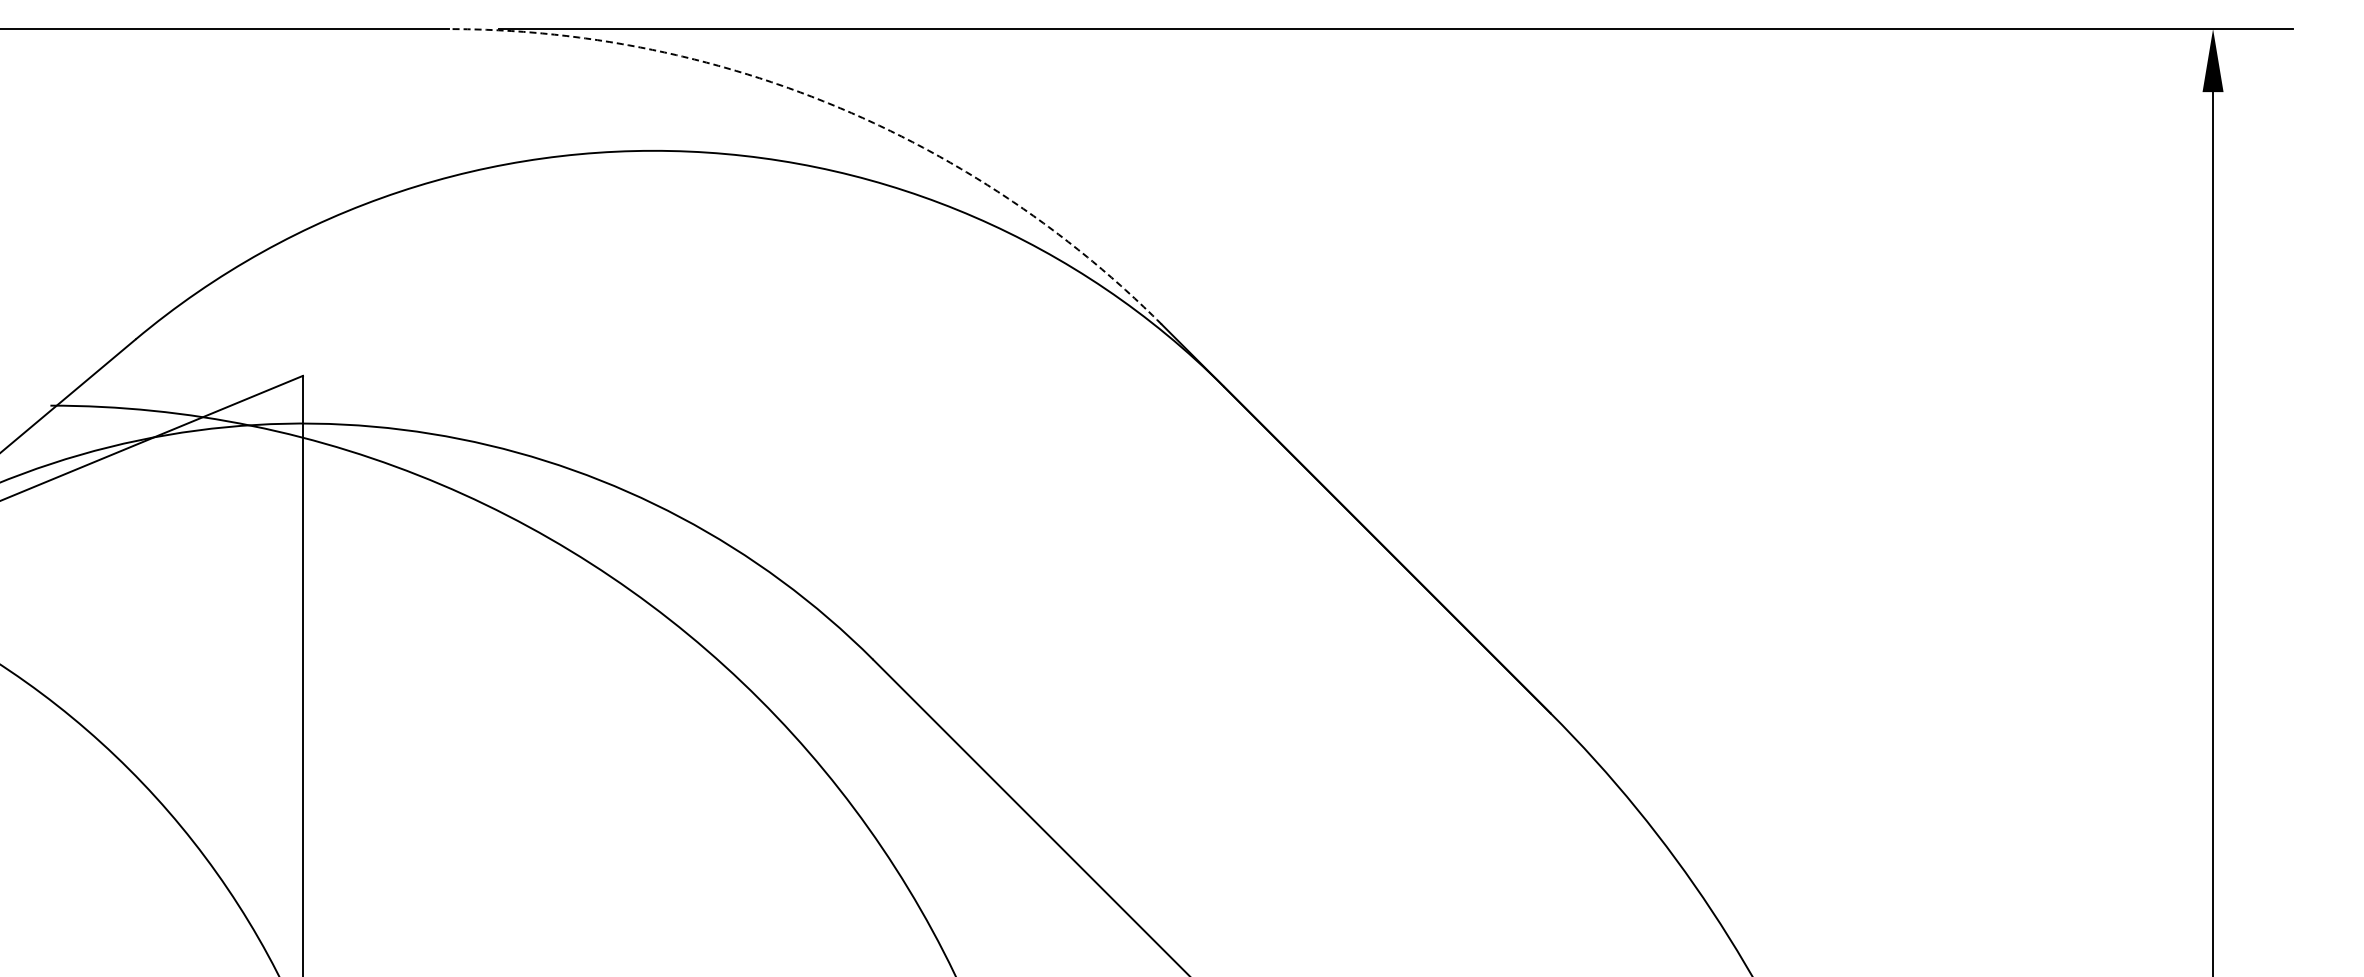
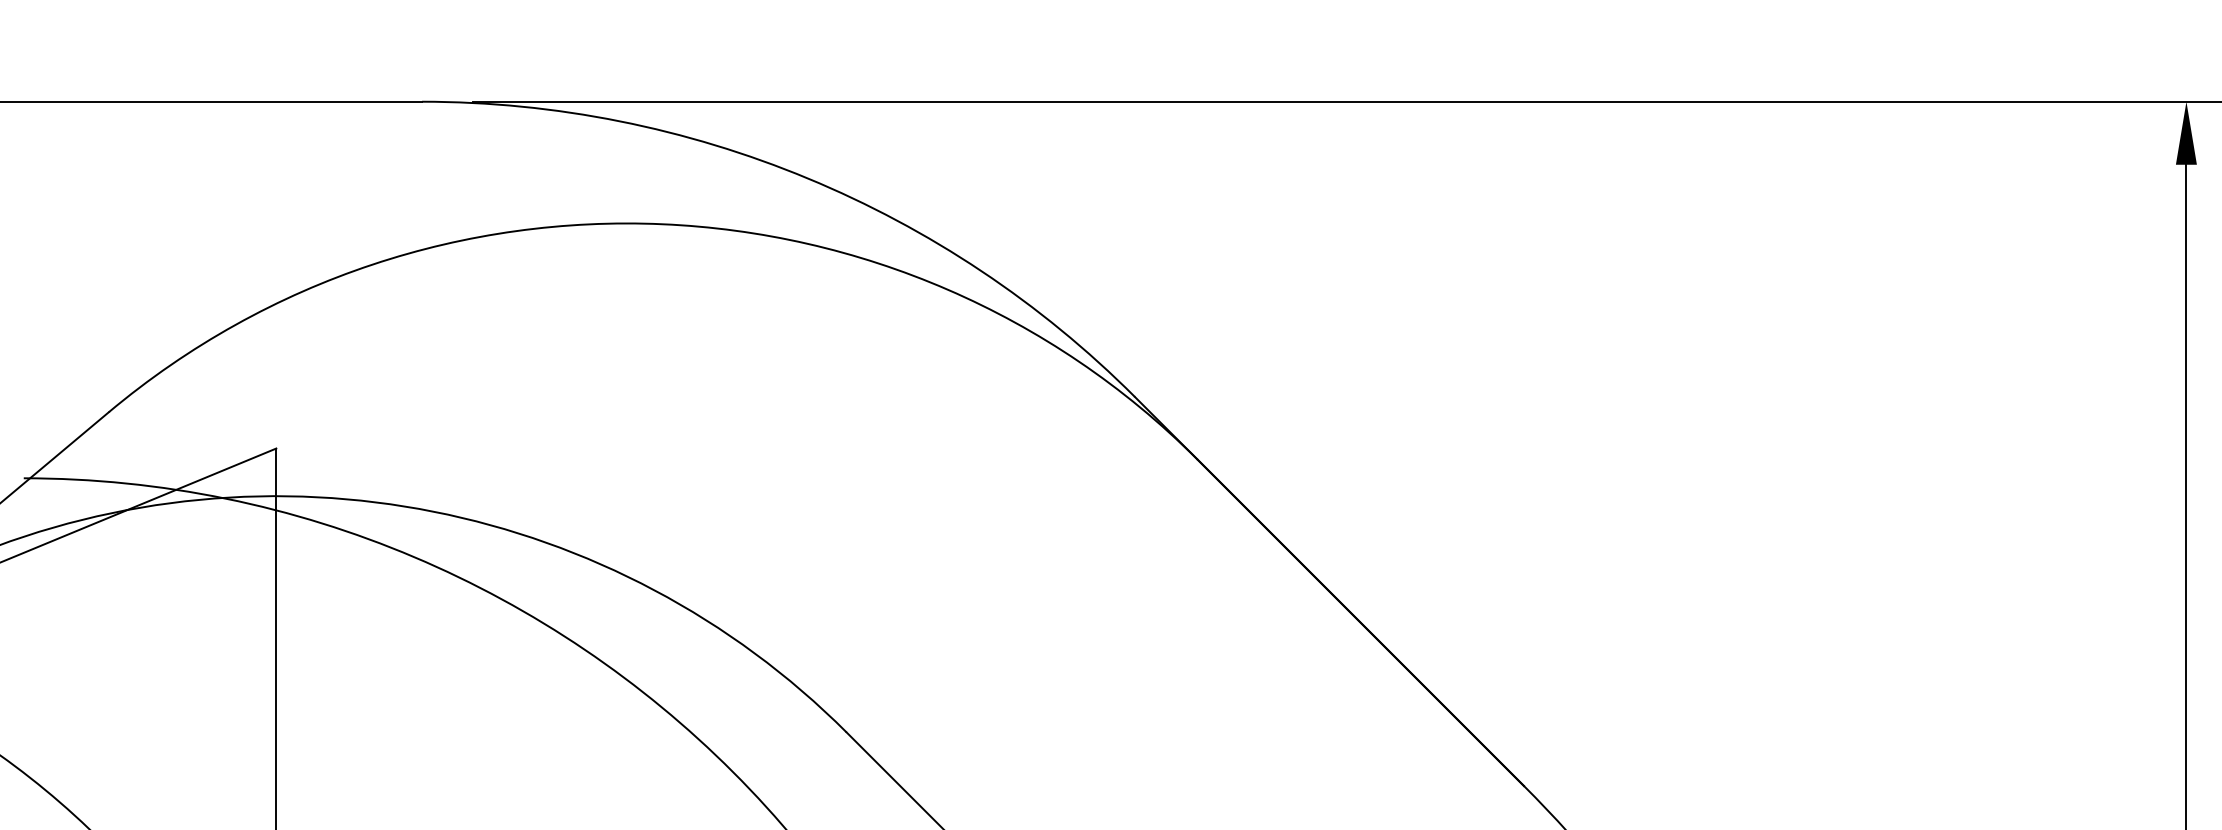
arc: (834, 105) -> (807, 178), dashed -> solid

